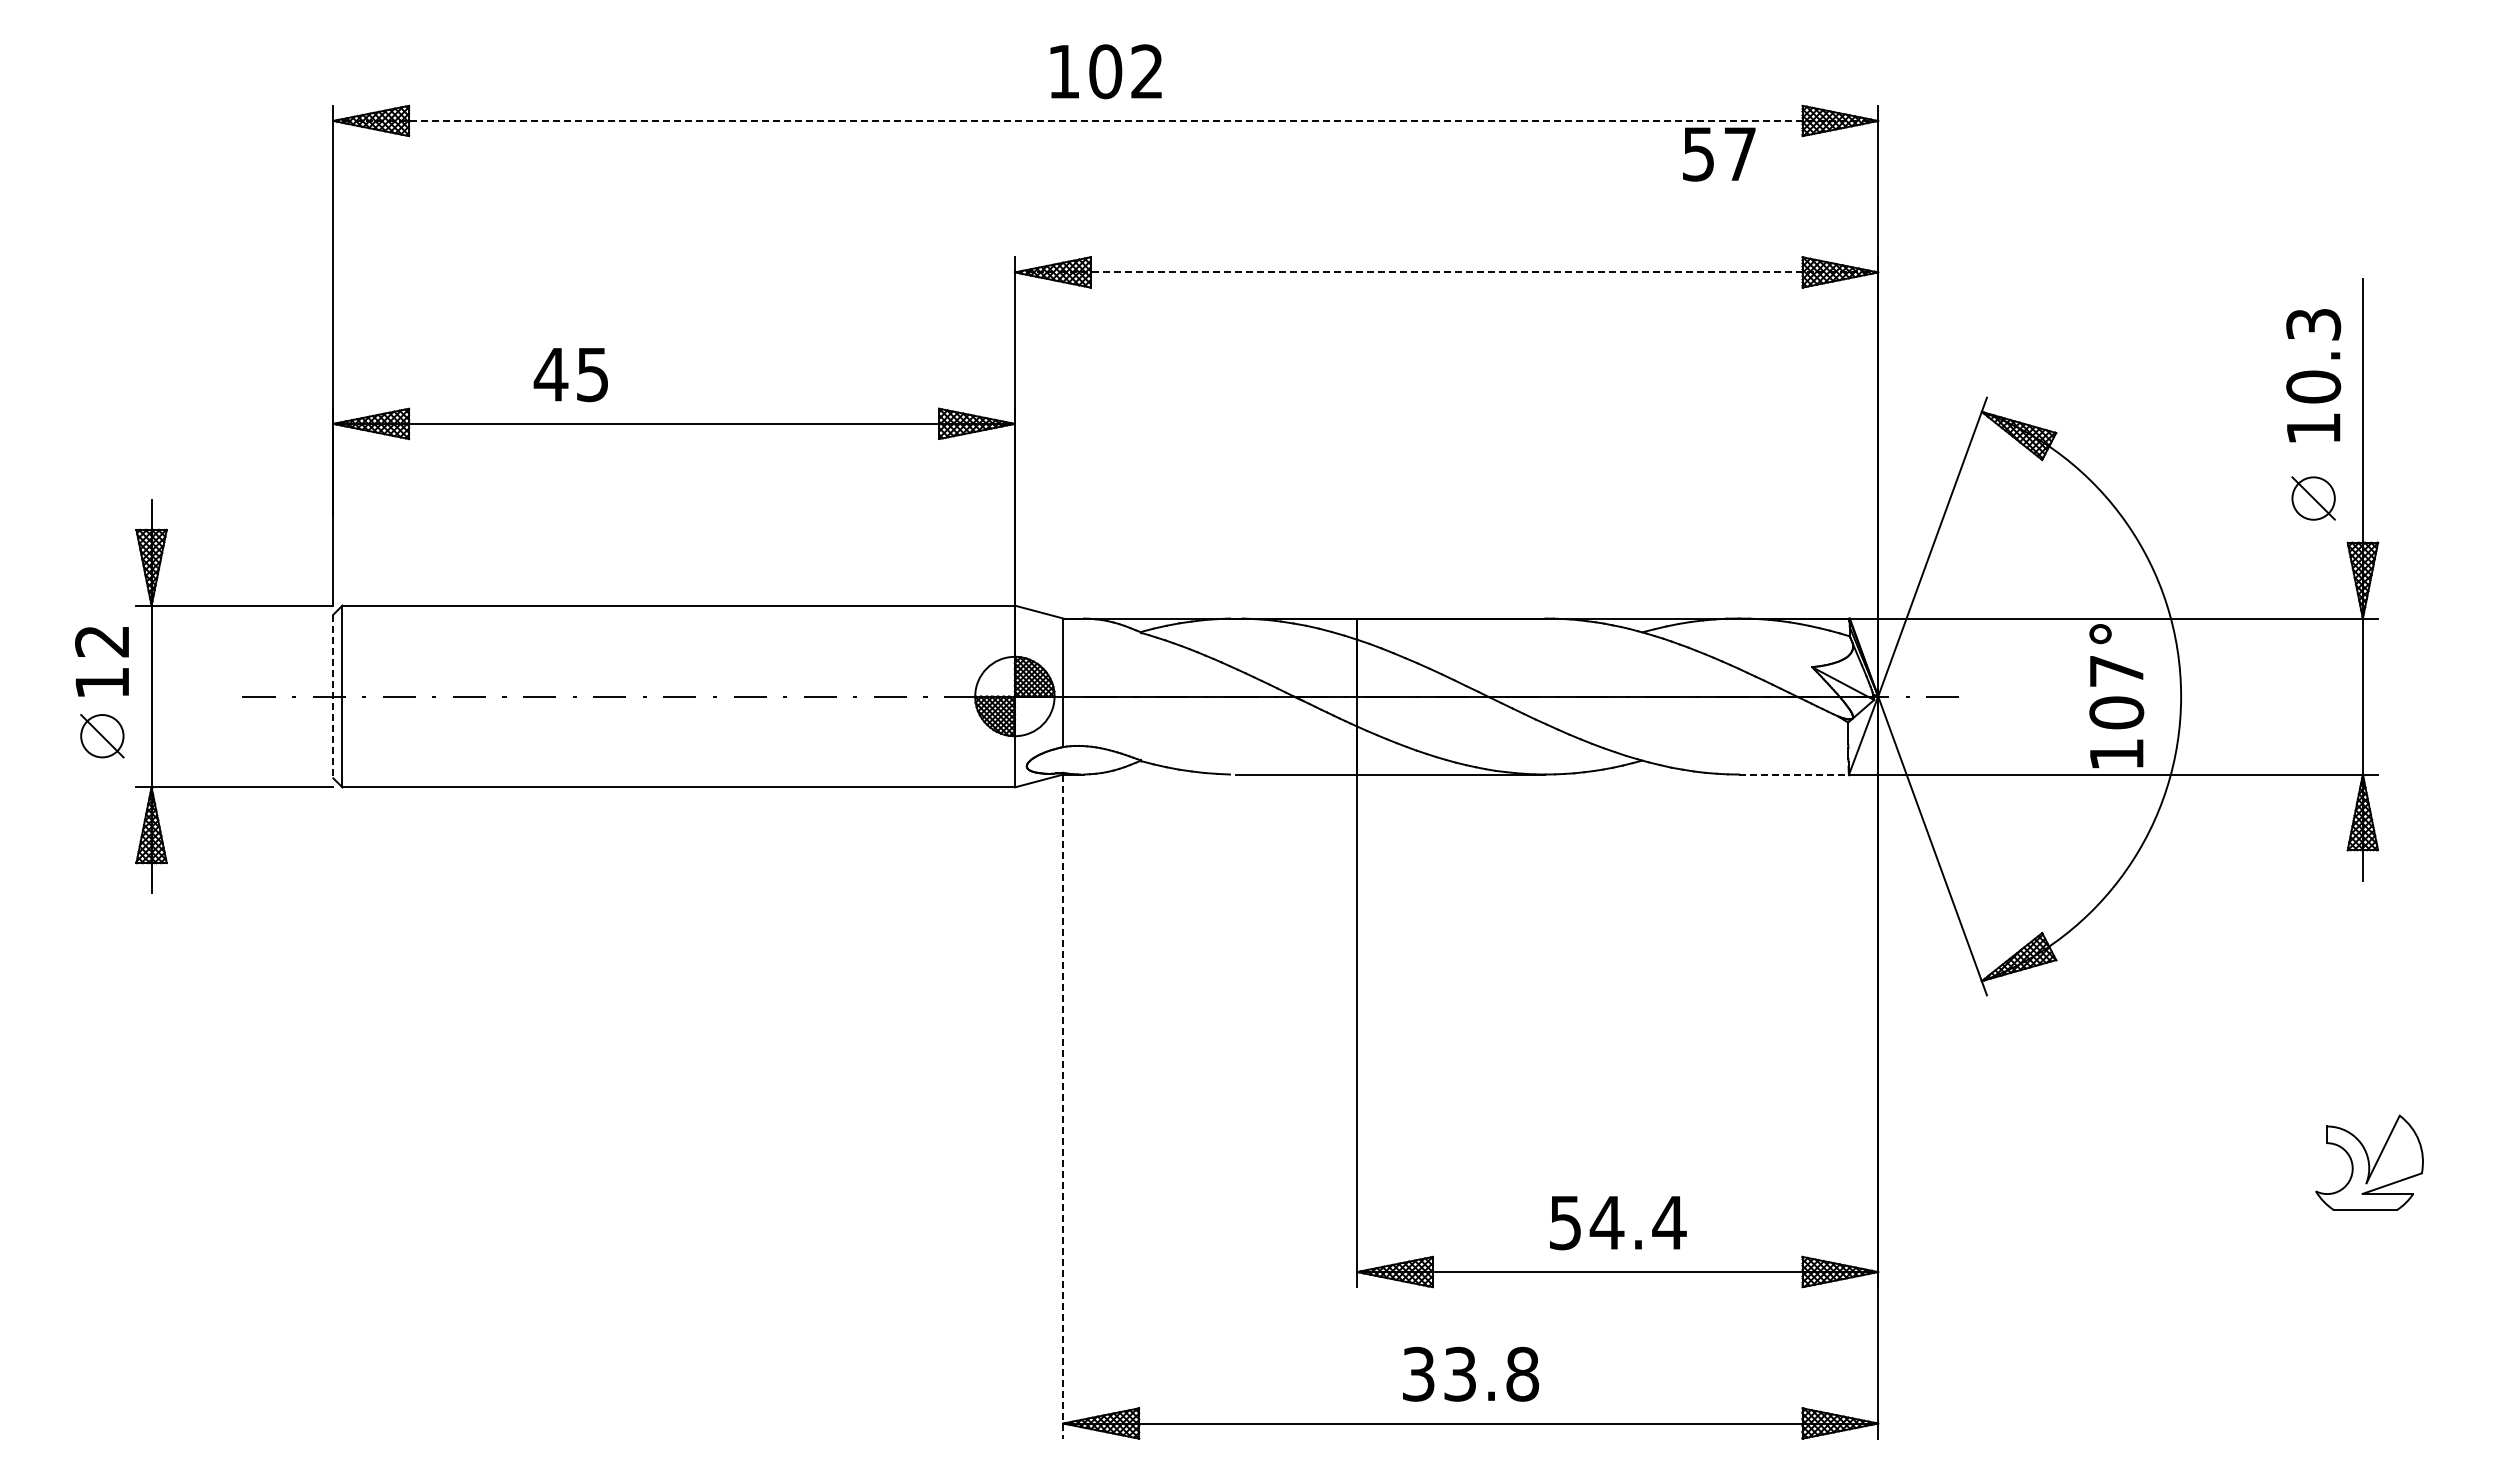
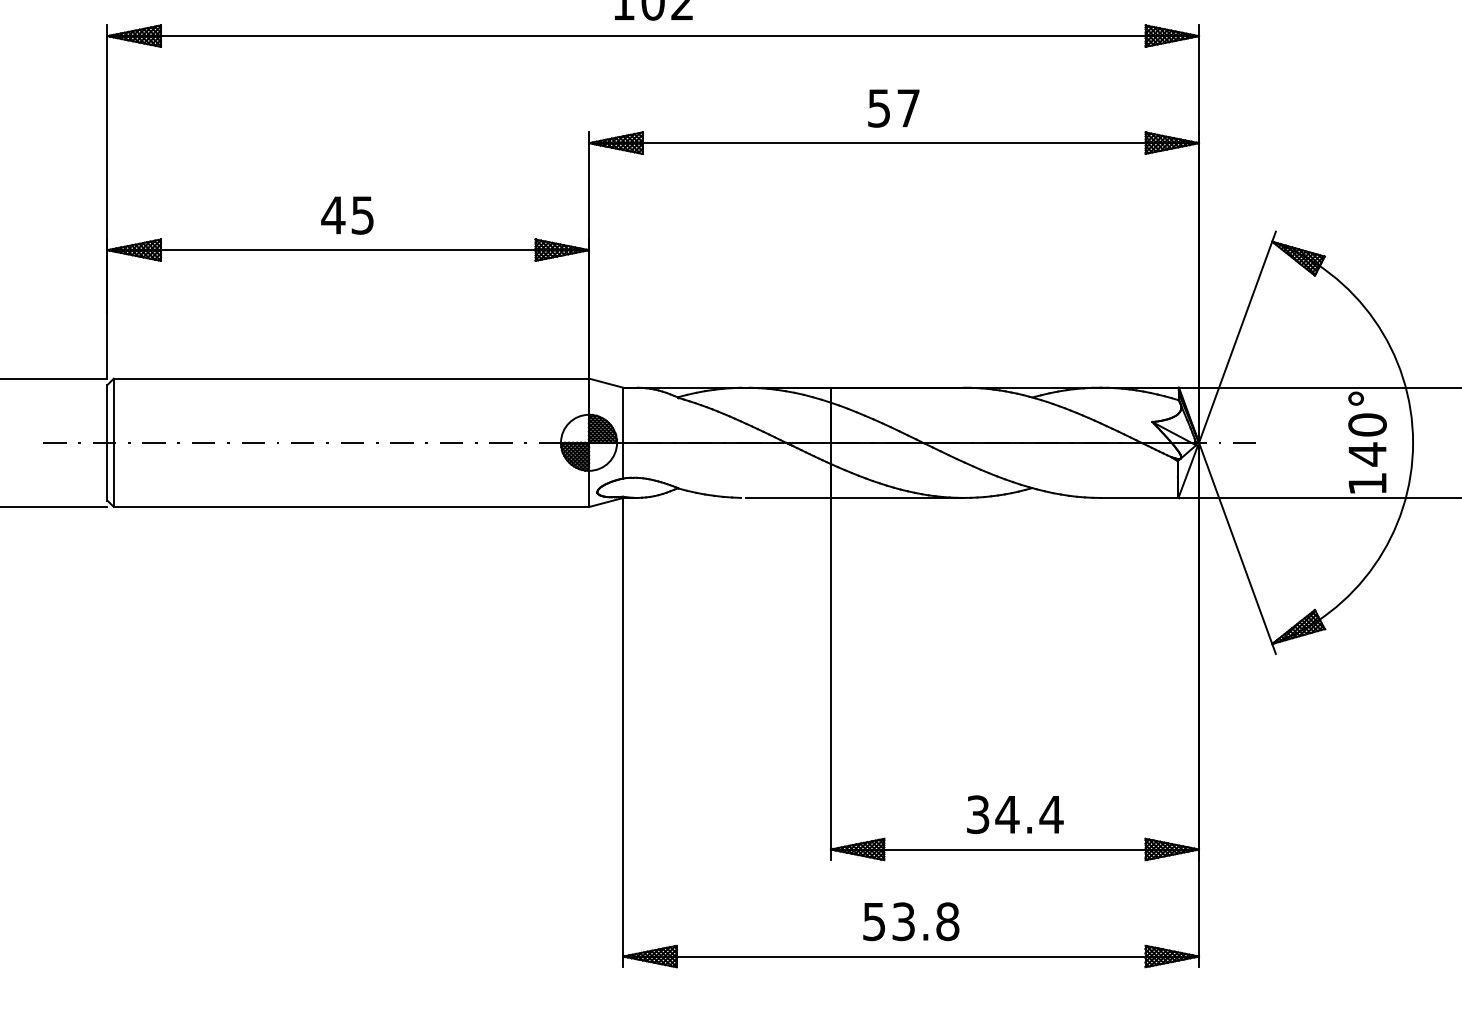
line: (1106, 120) -> (653, 35), dashed -> solid
text: (1719, 154) -> (893, 108), moved
line: (1446, 272) -> (893, 143), dashed -> solid
text: (570, 375) -> (347, 215), moved
text: (2116, 692) -> (1367, 439), 107° -> 140°
line: (333, 696) -> (107, 442), dashed -> solid
line: (1794, 774) -> (1139, 497), dashed -> solid
line: (1063, 1107) -> (623, 733), dashed -> solid
text: (1565, 1222) -> (978, 814), 54.4 -> 34.4
text: (1418, 1373) -> (874, 921), 33.8 -> 53.8

